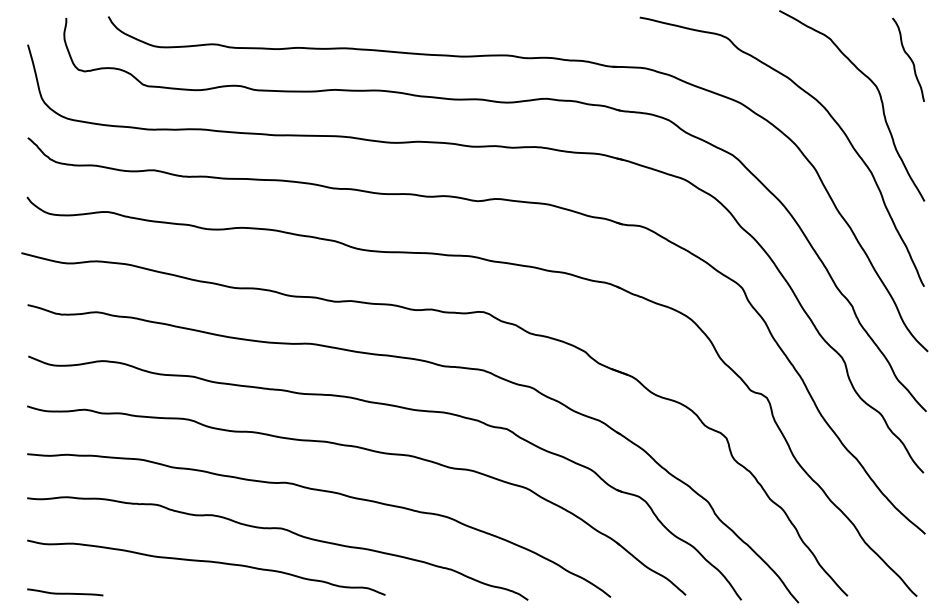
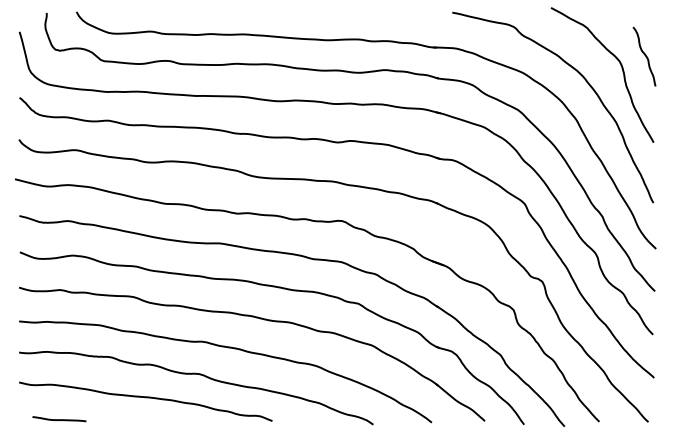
curve: (909, 58) -> (645, 55), moved
curve: (65, 592) -> (59, 419), moved

